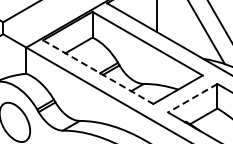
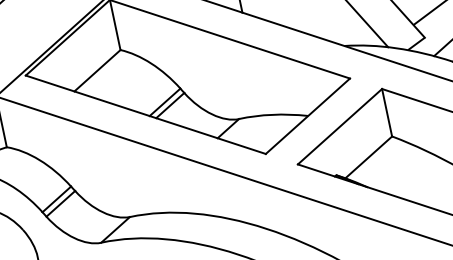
line: (98, 72) -> (146, 115), dashed -> solid
line: (192, 98) -> (339, 127), dashed -> solid

